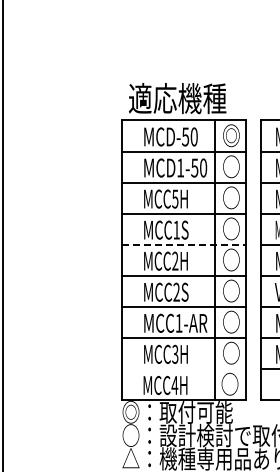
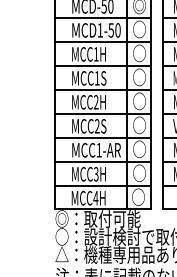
text: (175, 198) -> (96, 53), MCC5H -> MCC1H
line: (184, 244) -> (103, 89), dashed -> solid
line: (183, 368) -> (102, 185), added

